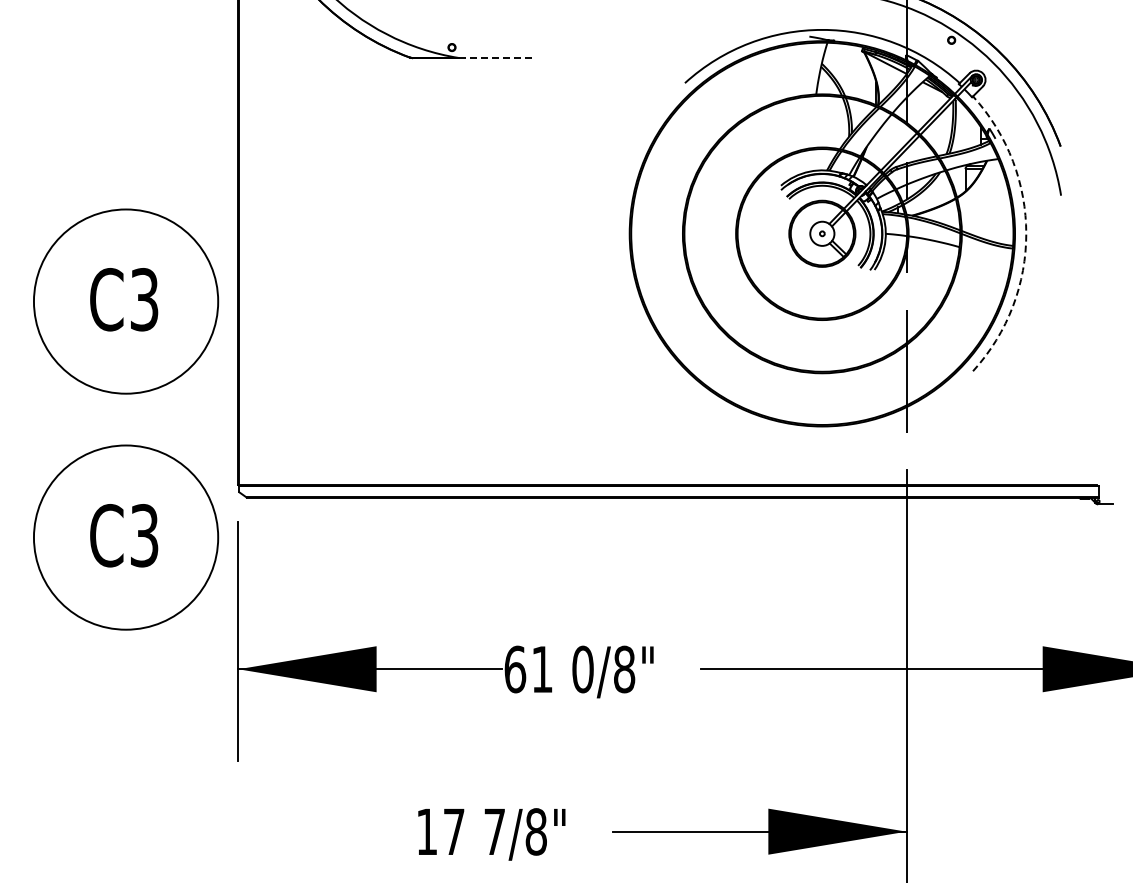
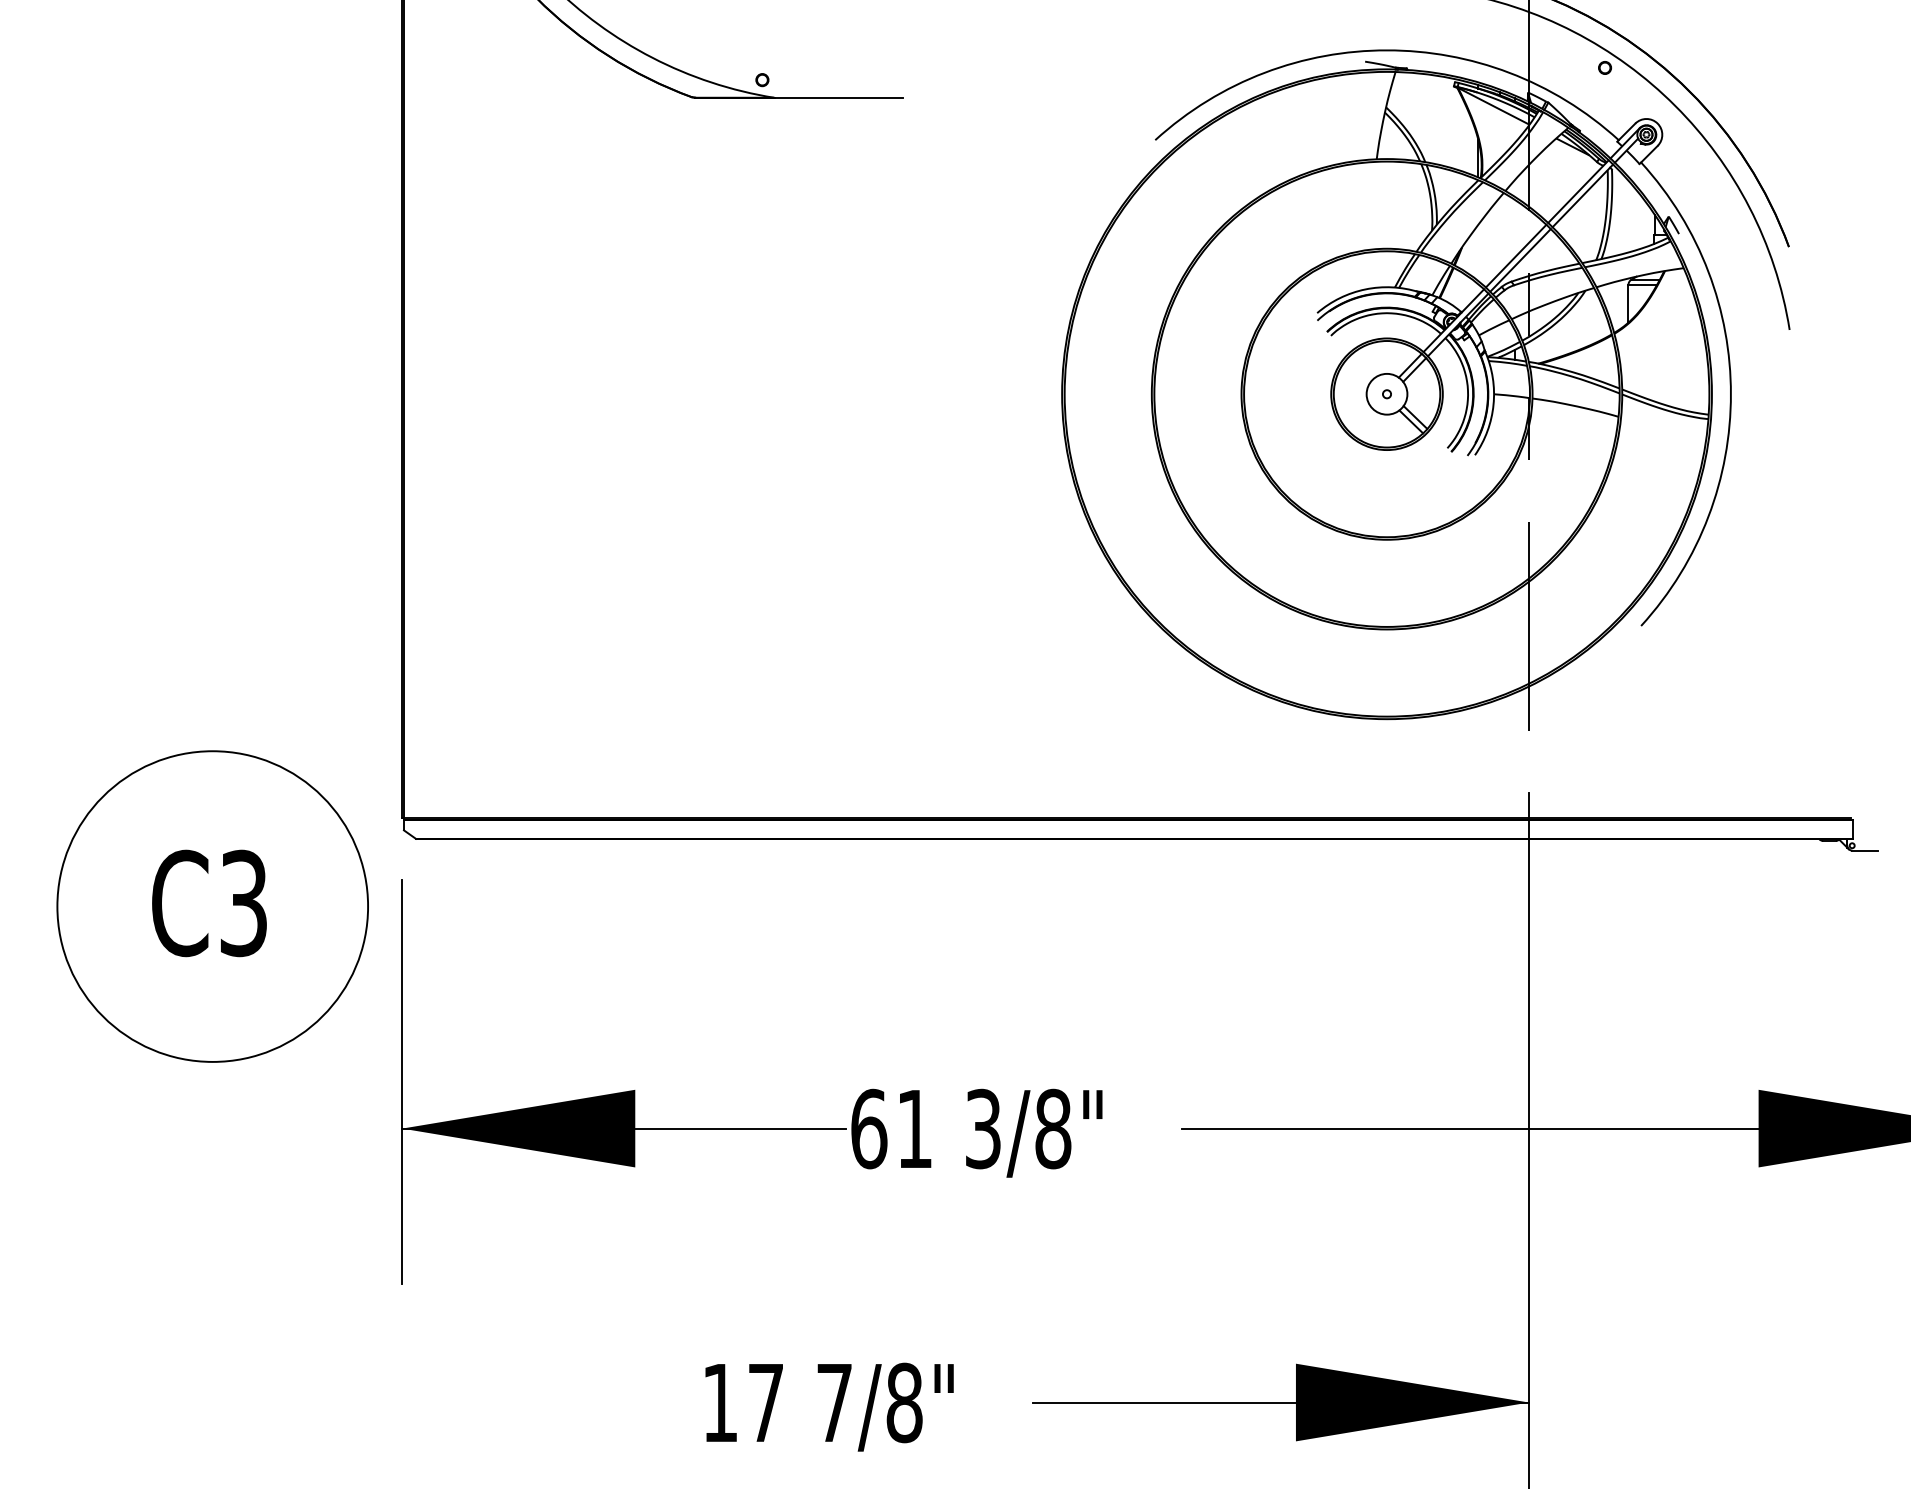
line: (497, 58) -> (839, 98), dashed -> solid
arc: (1026, 233) -> (1731, 393), dashed -> solid
part: (126, 301) -> (213, 508), removed
text: (582, 669) -> (982, 1129), 0/8" -> 3/8"

